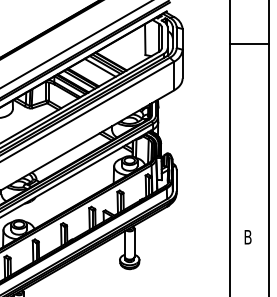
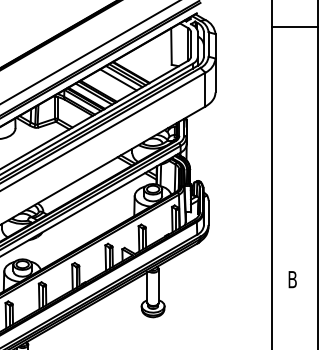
line: (249, 43) -> (294, 27), moved

